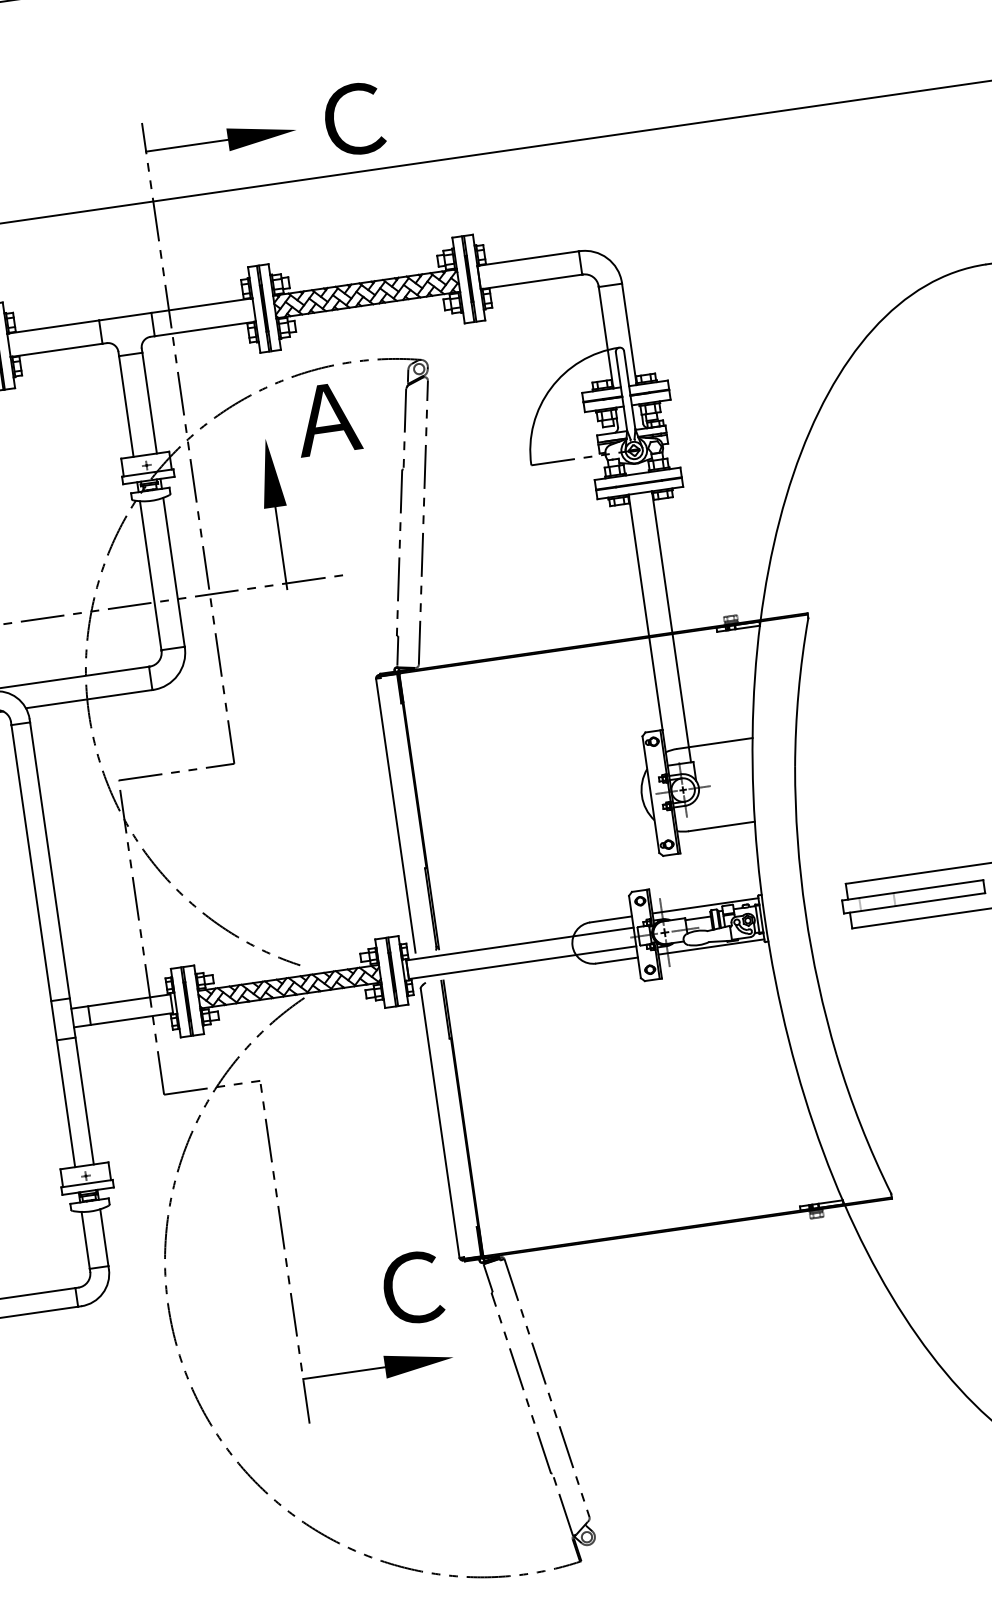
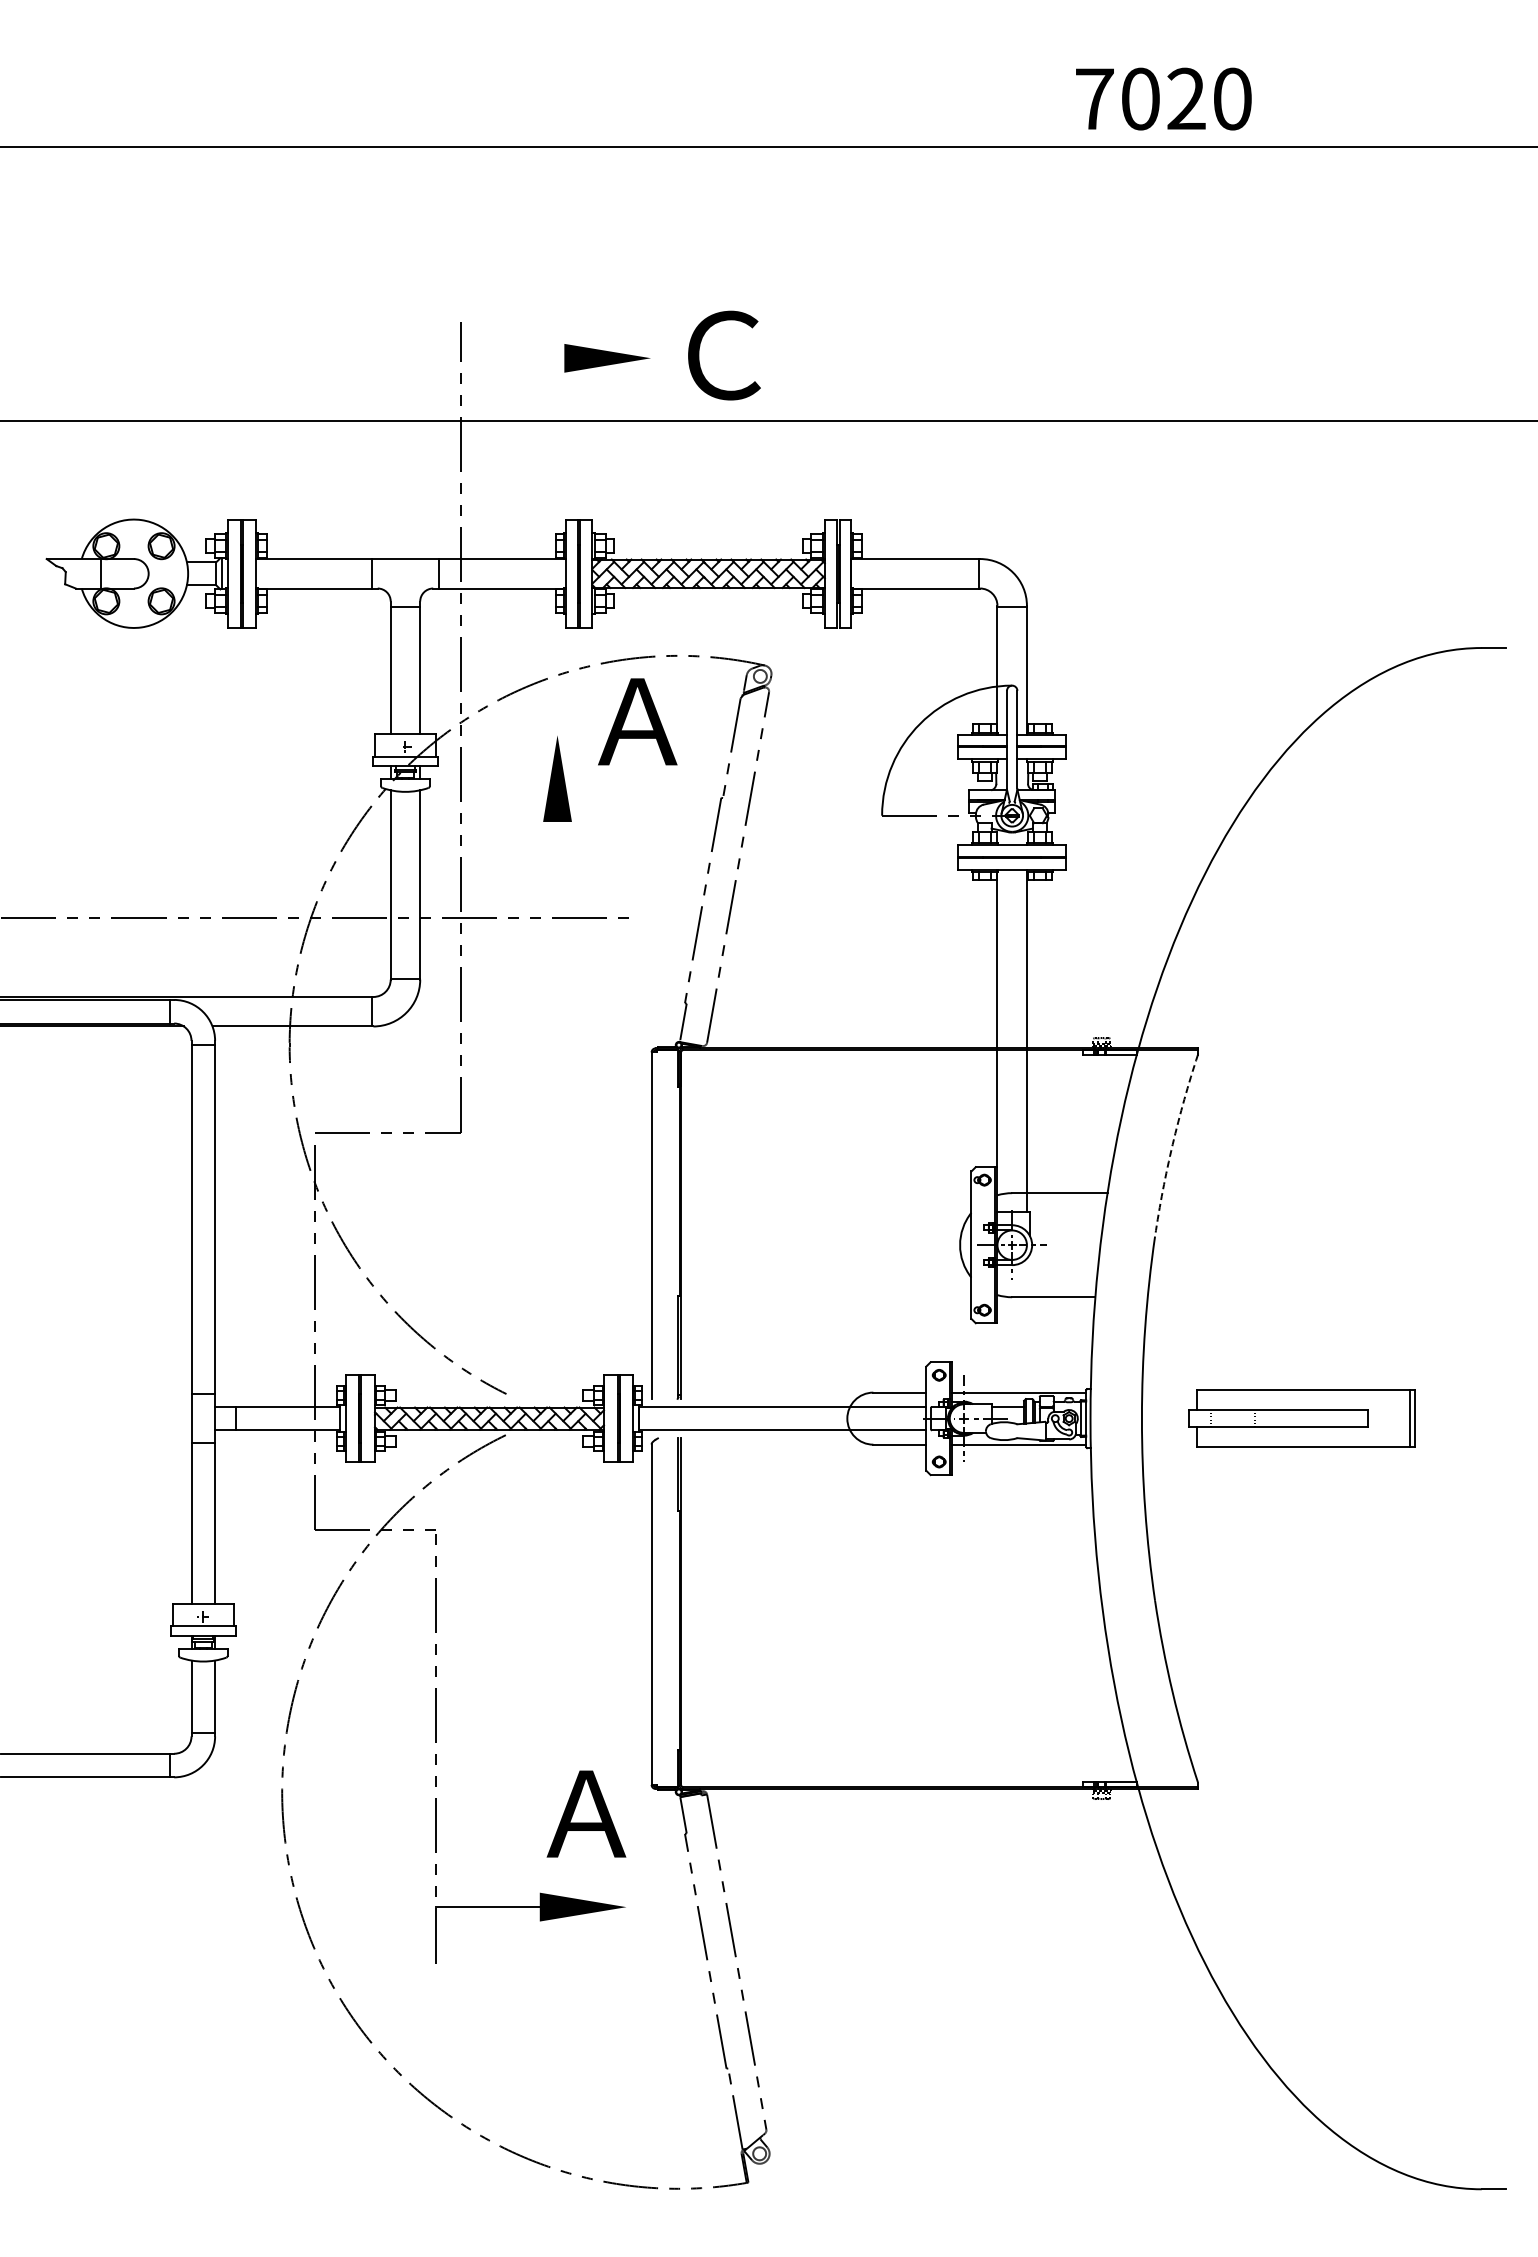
line: (187, 145) -> (512, 358), removed
line: (281, 547) -> (557, 873), removed
arc: (798, 692) -> (1172, 1144), solid -> dashed
text: (411, 1287) -> (586, 1813), Ｃ -> Ａ

